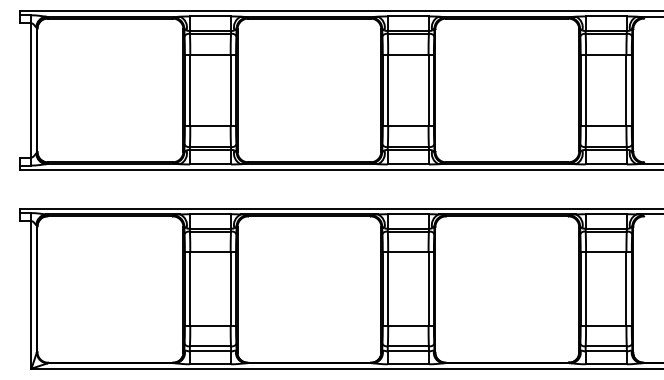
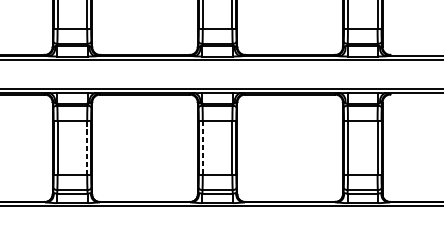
line: (230, 289) -> (87, 148), solid -> dashed
line: (388, 289) -> (203, 148), solid -> dashed

